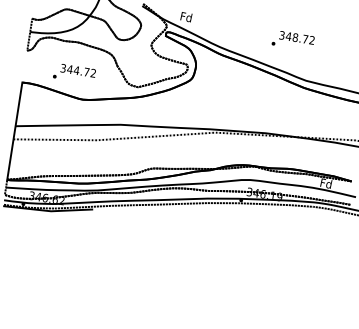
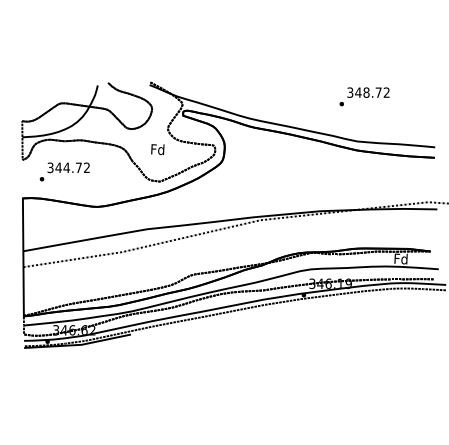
text: (186, 17) -> (157, 149), moved
text: (293, 40) -> (364, 96), moved
text: (74, 73) -> (64, 171), moved

